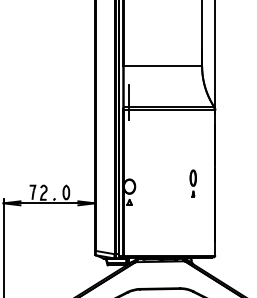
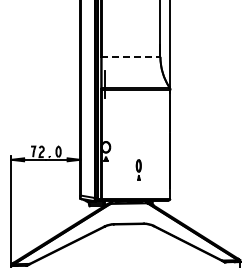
line: (162, 65) -> (130, 56), solid -> dashed
part: (192, 182) -> (138, 169), moved

